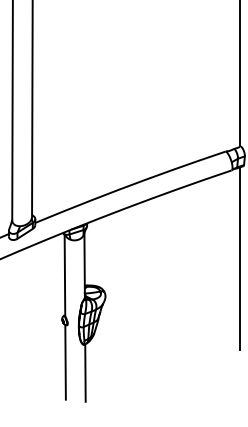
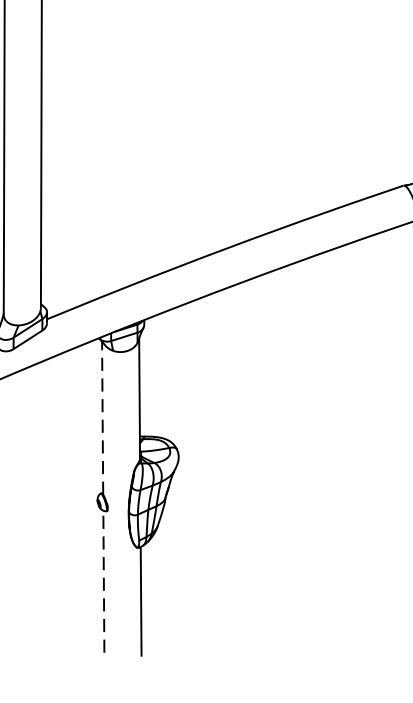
line: (64, 275) -> (101, 417), solid -> dashed
line: (65, 362) -> (103, 581), solid -> dashed

